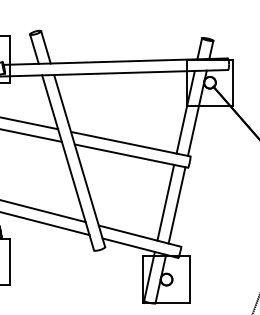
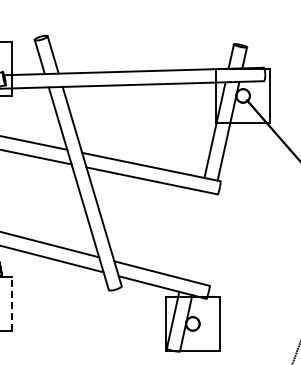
line: (165, 202) -> (191, 234), removed
line: (176, 204) -> (204, 237), removed
line: (9, 261) -> (11, 303), solid -> dashed

